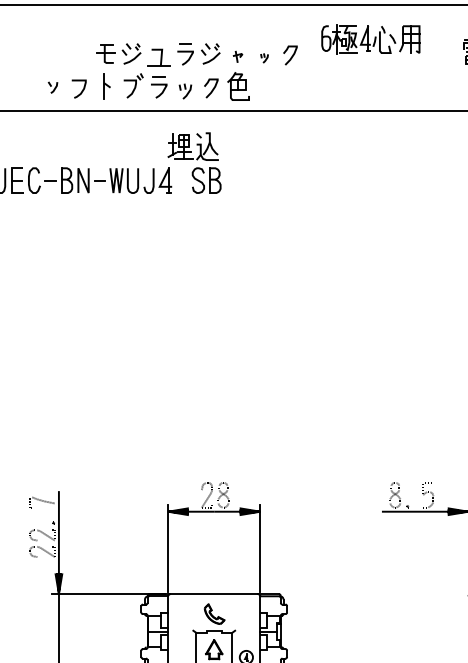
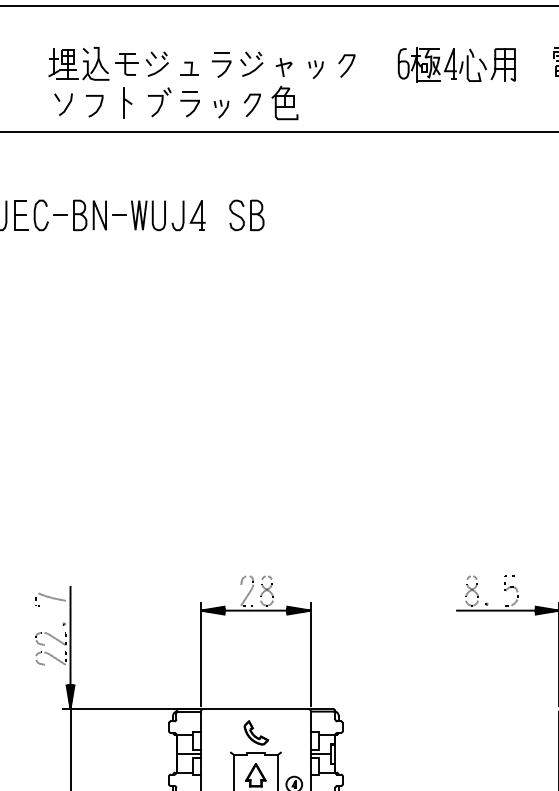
part: (370, 39) -> (456, 64), moved
part: (237, 56) -> (283, 67), size x1.43
part: (158, 57) -> (189, 68), size x0.62
part: (264, 58) -> (315, 69), size x1.67
part: (53, 87) -> (63, 104), size x1.67
part: (192, 146) -> (78, 63), moved

